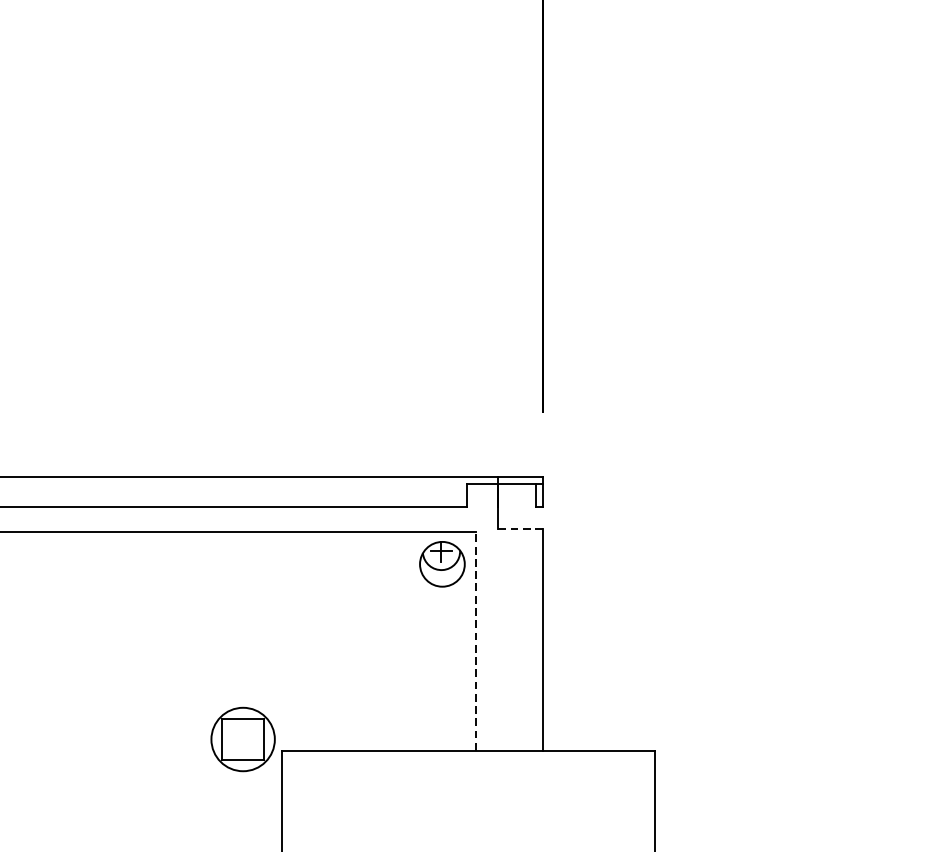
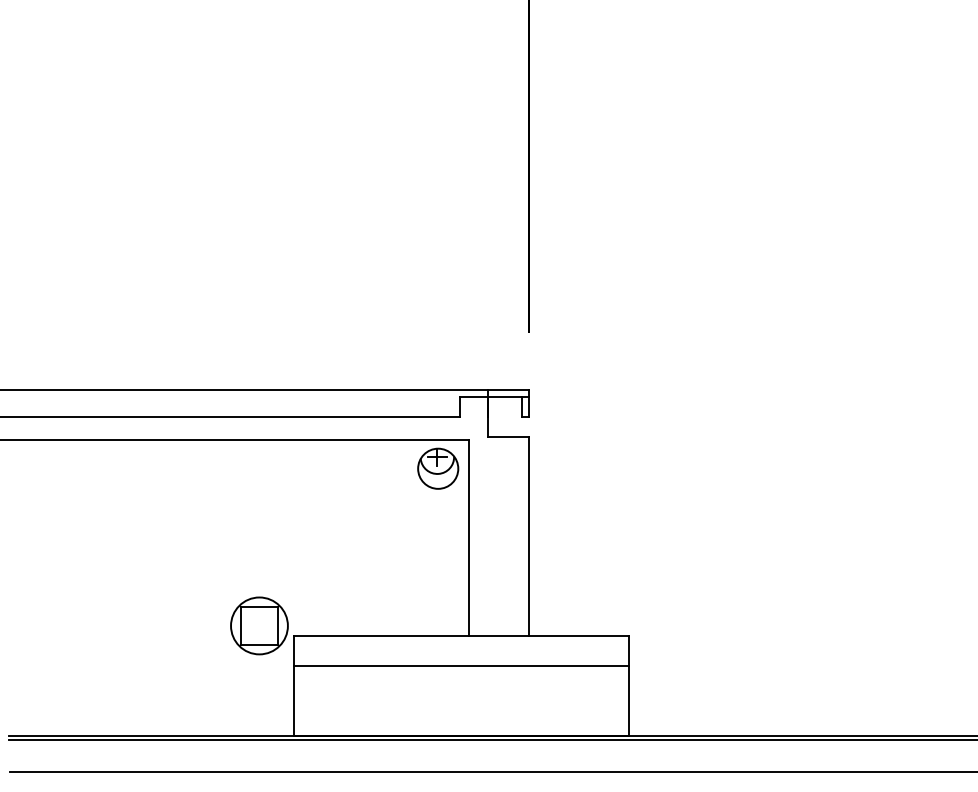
line: (521, 529) -> (509, 437), dashed -> solid
line: (476, 642) -> (468, 538), dashed -> solid
line: (468, 784) -> (461, 666), added

